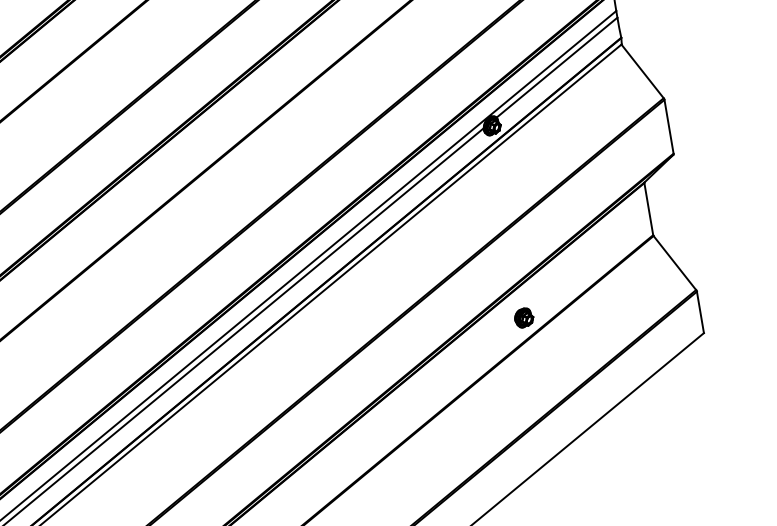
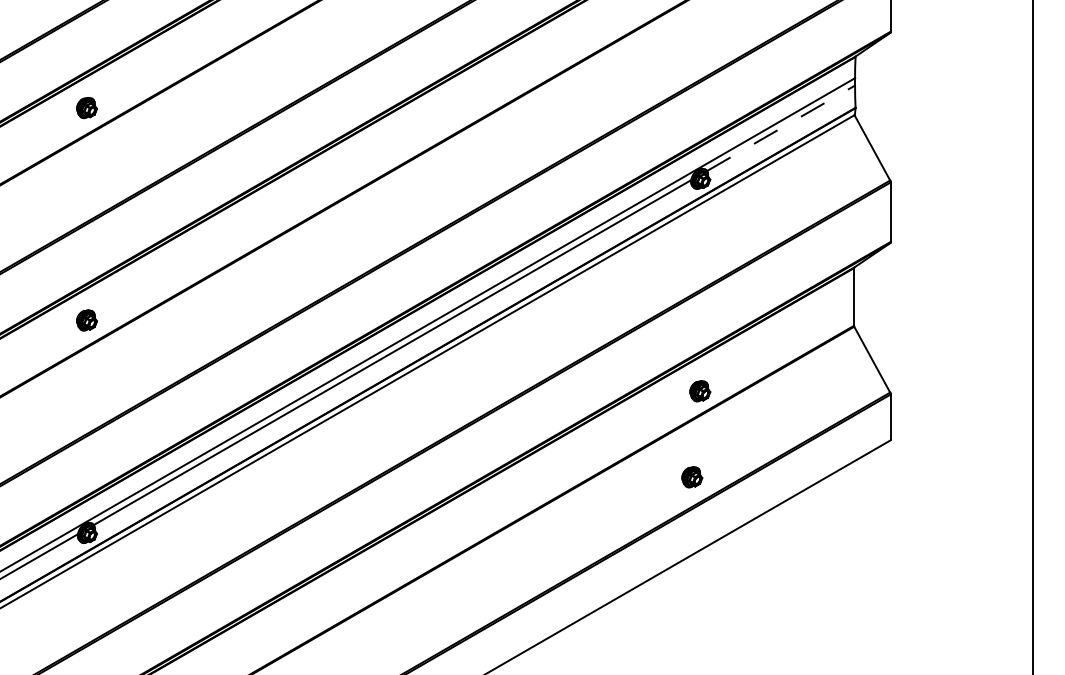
line: (557, 67) -> (781, 128), solid -> dashed
part: (530, 397) -> (692, 477), added

